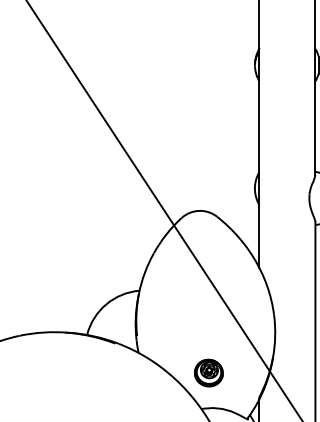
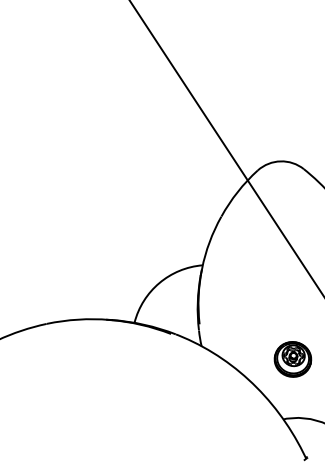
part: (208, 372) -> (292, 358), moved

